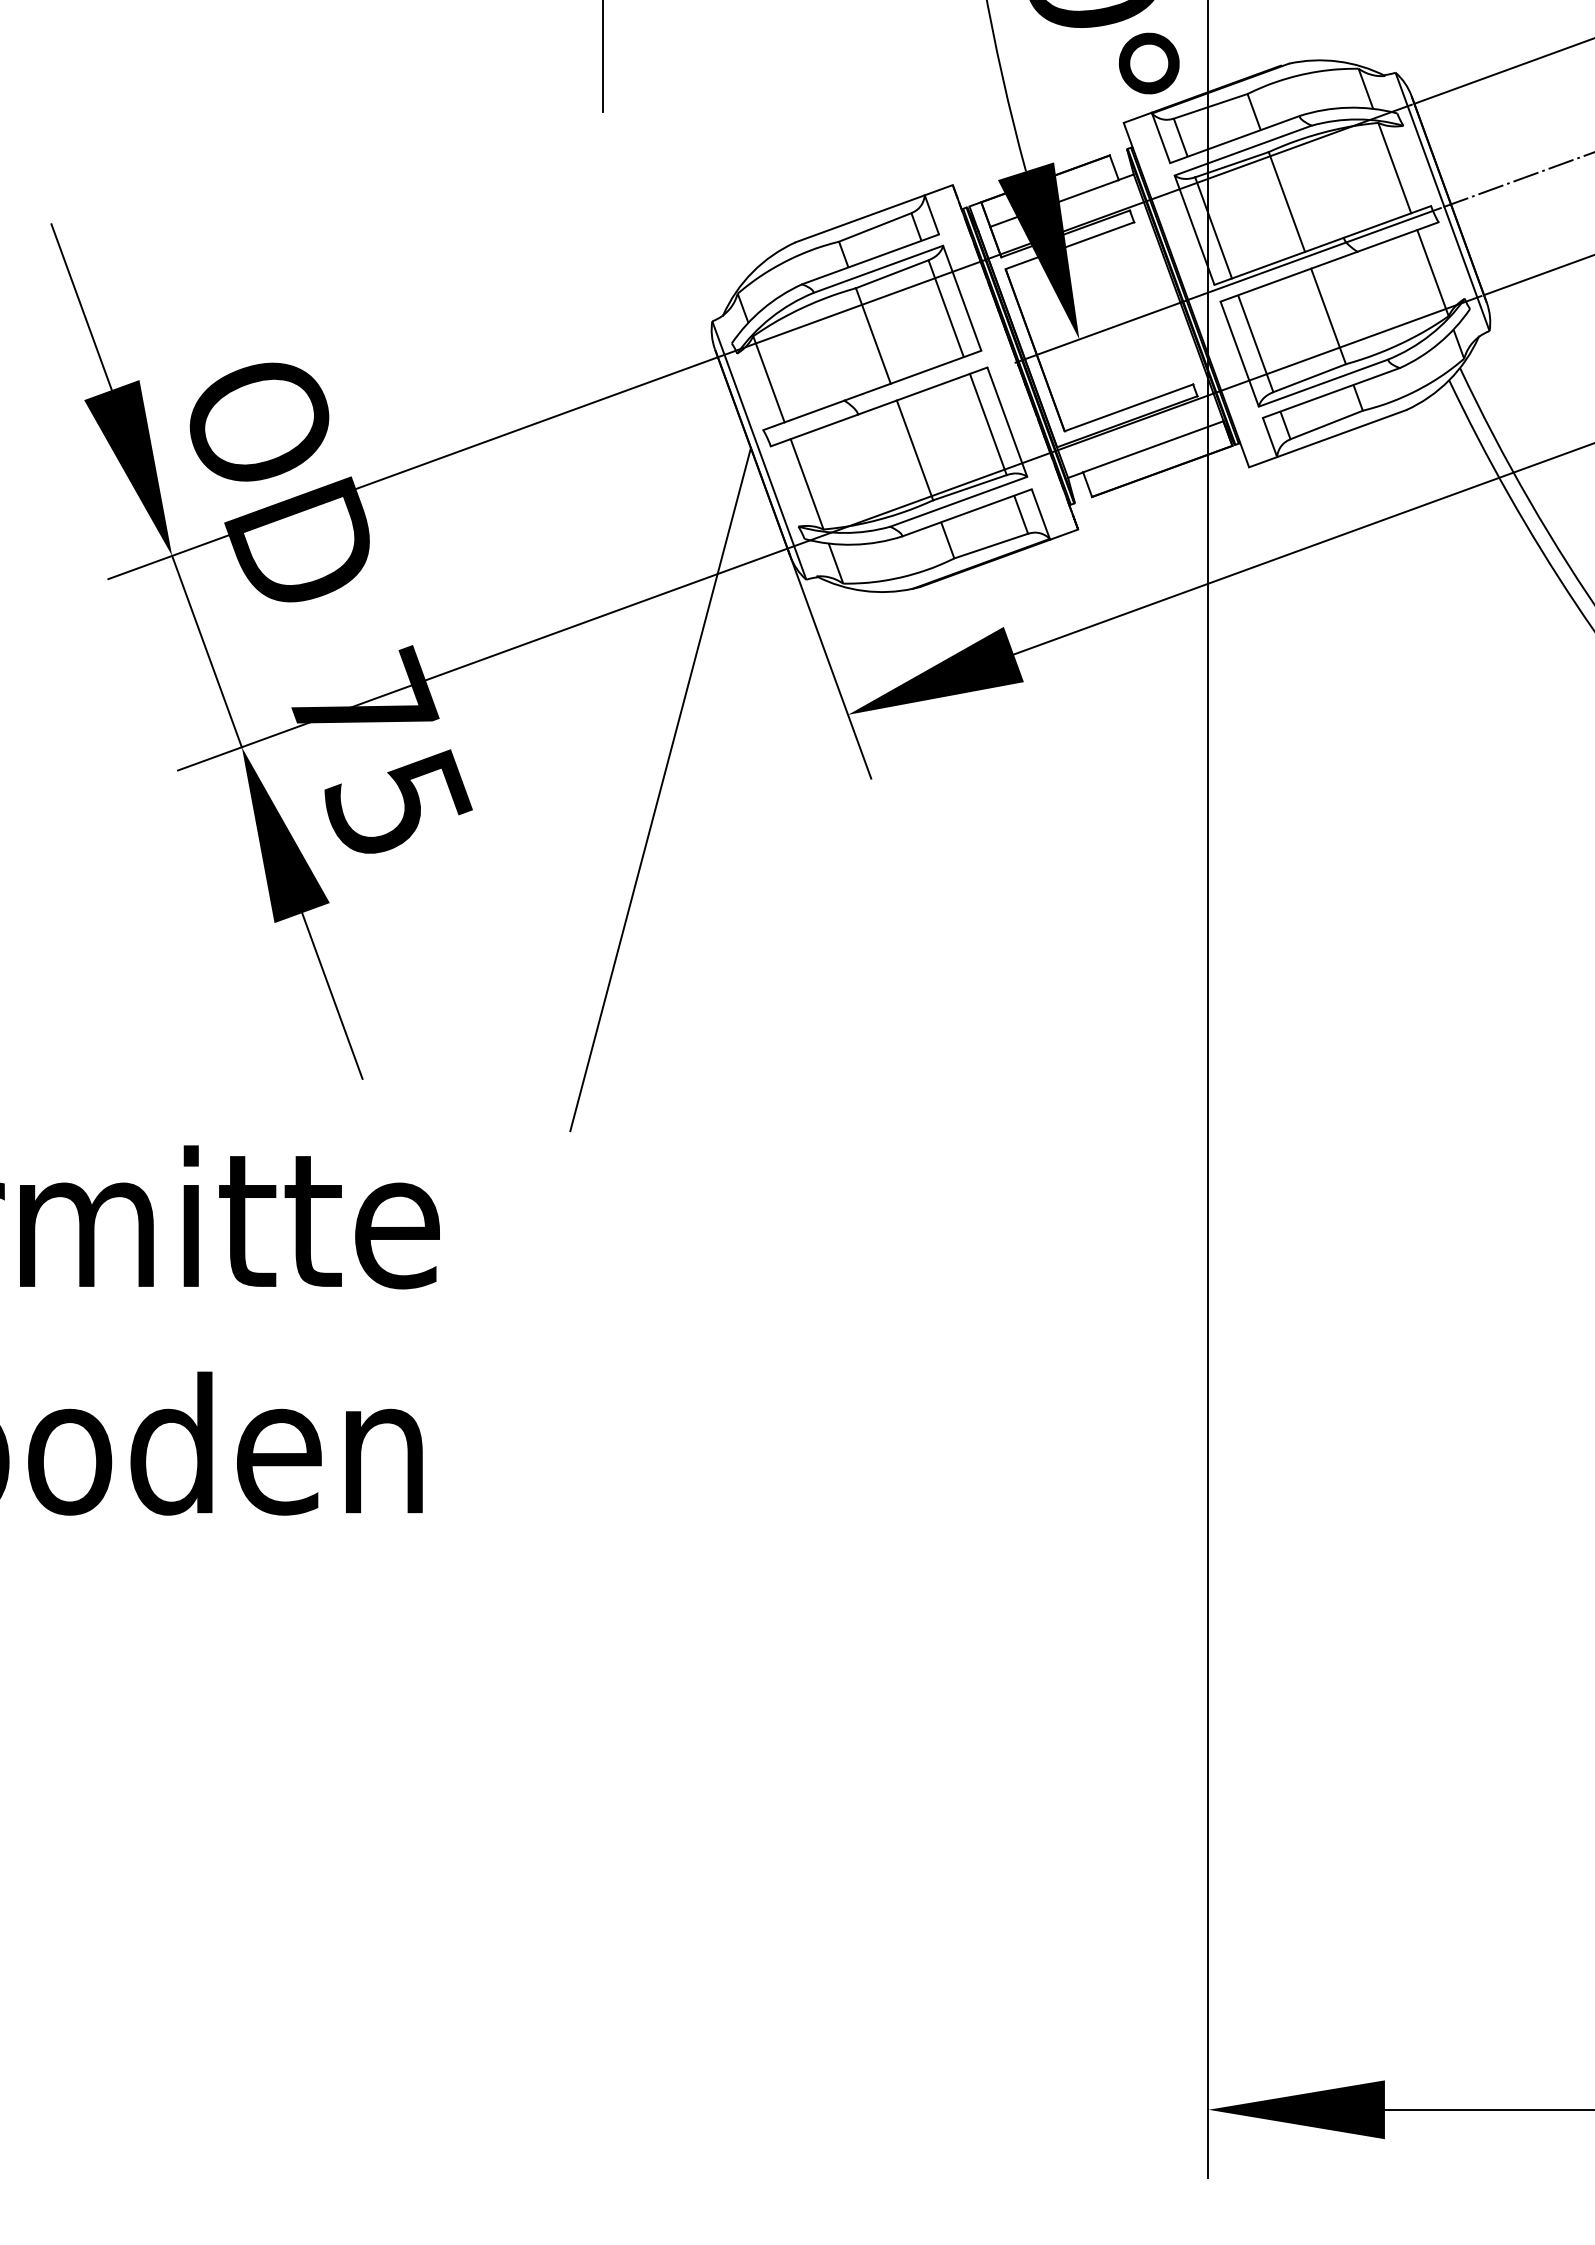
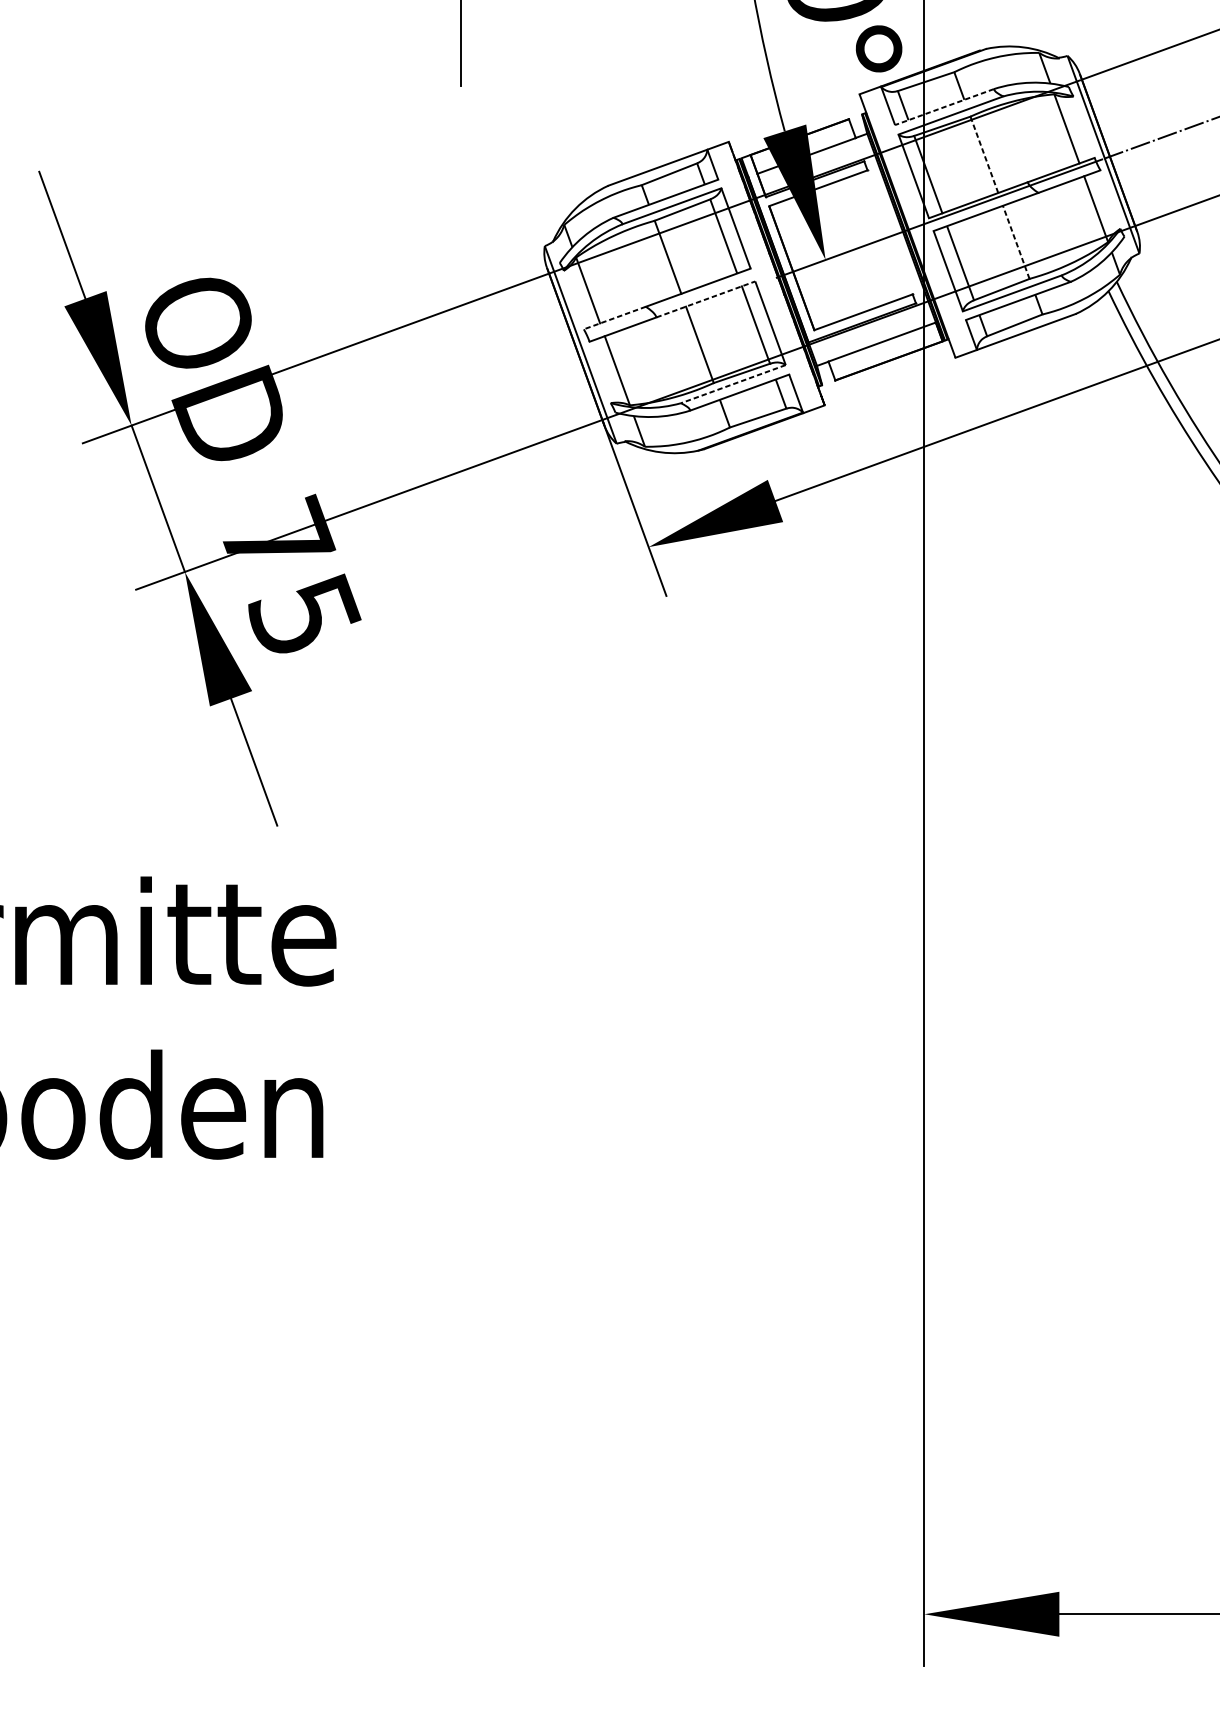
line: (1234, 139) -> (944, 107), solid -> dashed
line: (1286, 201) -> (984, 154), solid -> dashed
line: (1328, 316) -> (1016, 242), solid -> dashed
line: (922, 391) -> (705, 299), solid -> dashed
line: (803, 415) -> (614, 318), solid -> dashed
line: (958, 501) -> (733, 383), solid -> dashed
line: (660, 789) -> (505, 604), removed

